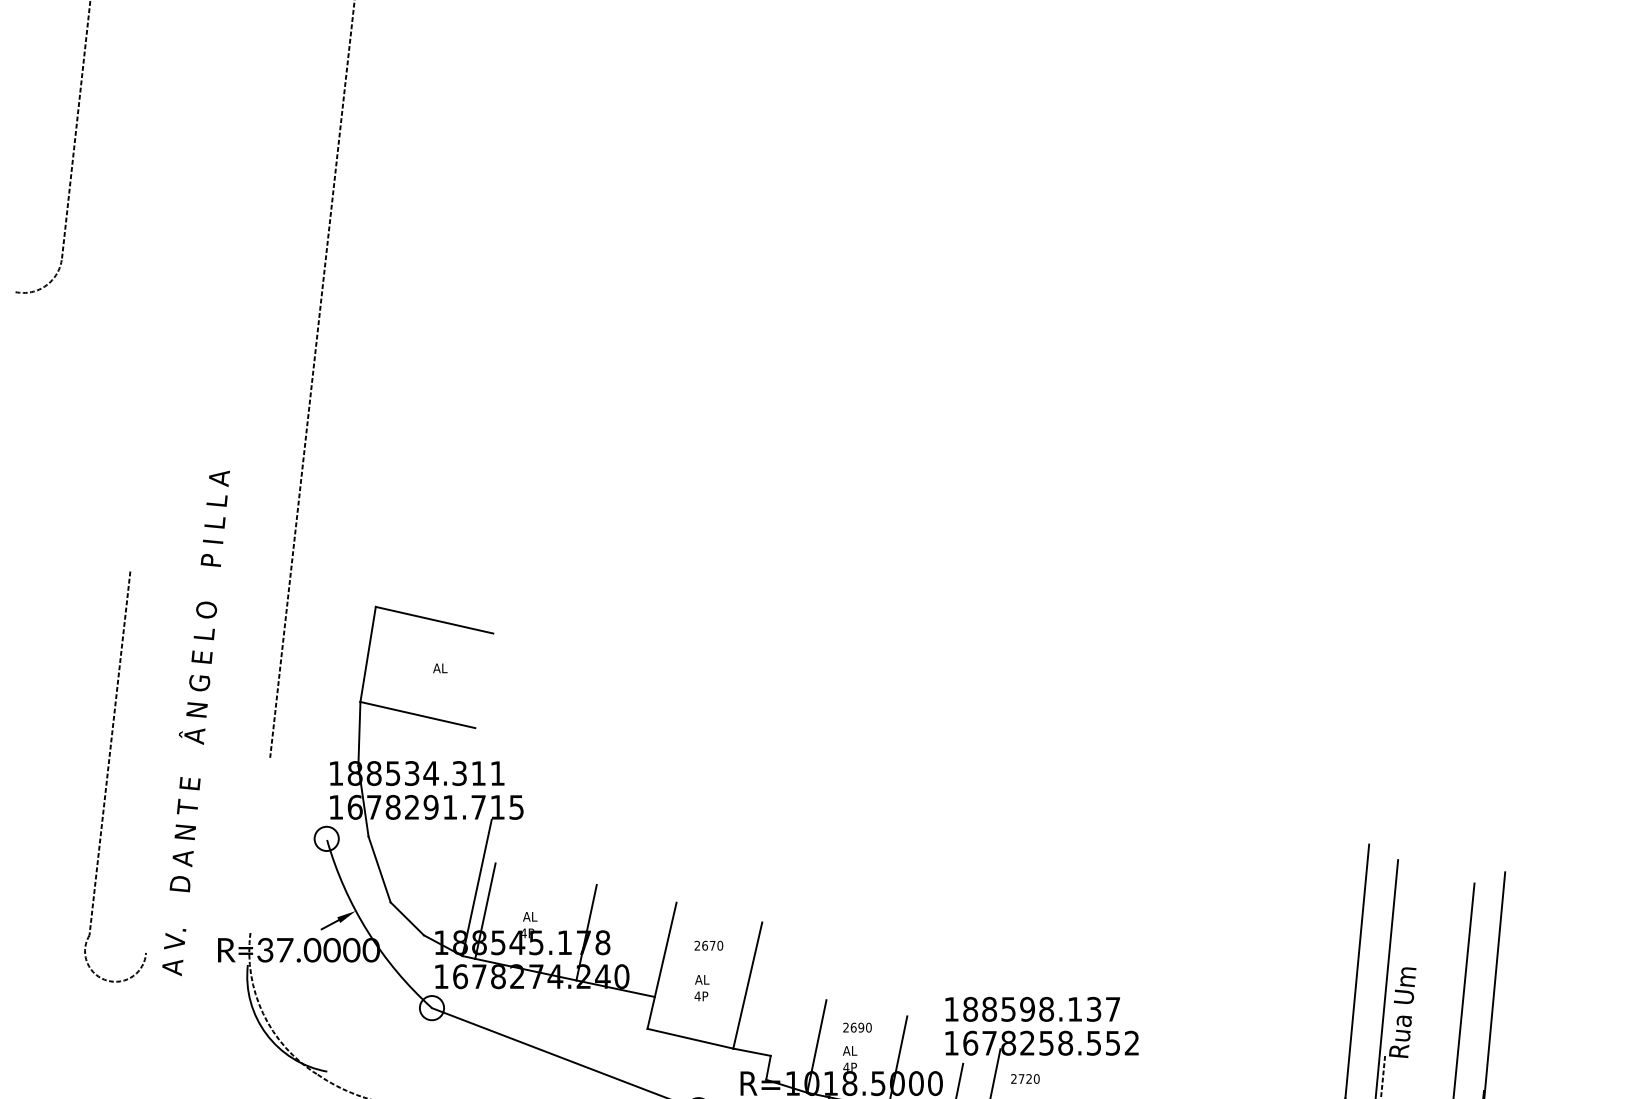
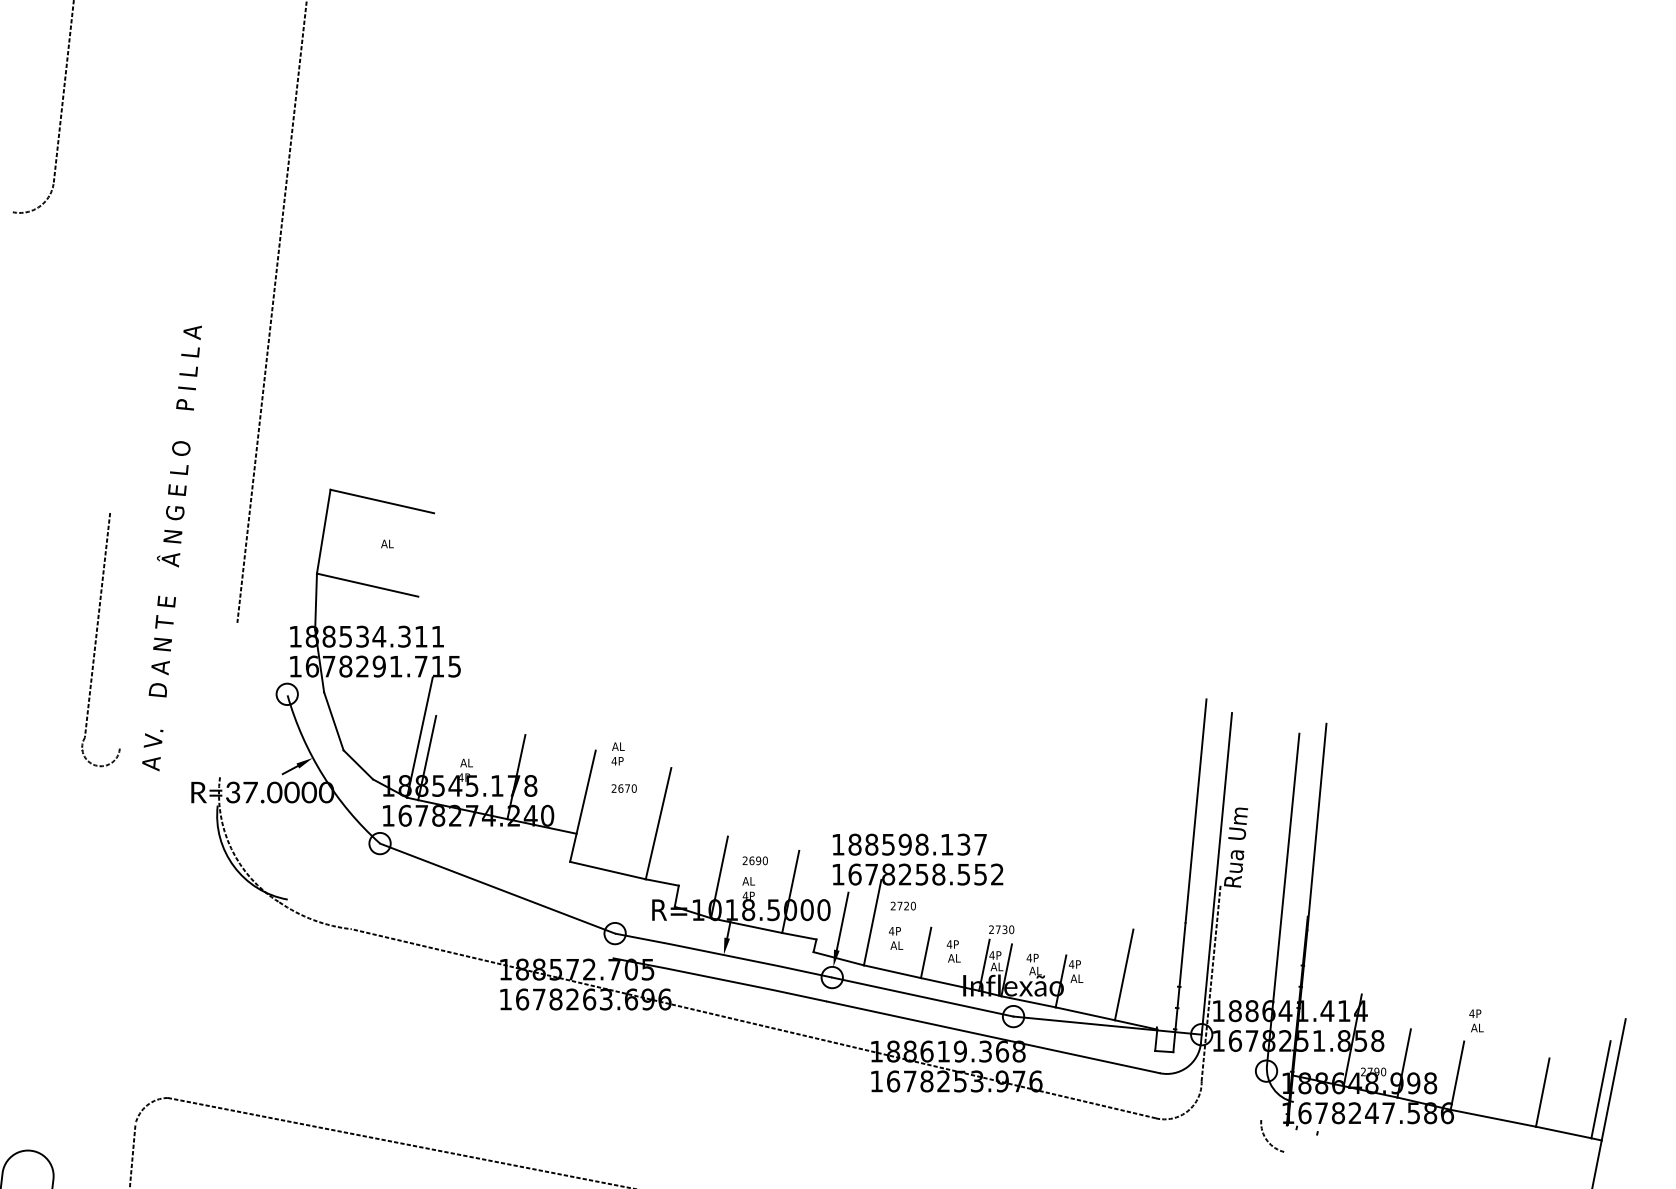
text: (195, 723) -> (171, 548), moved
part: (114, 776) -> (100, 639), size x0.7
text: (701, 987) -> (617, 753), moved

